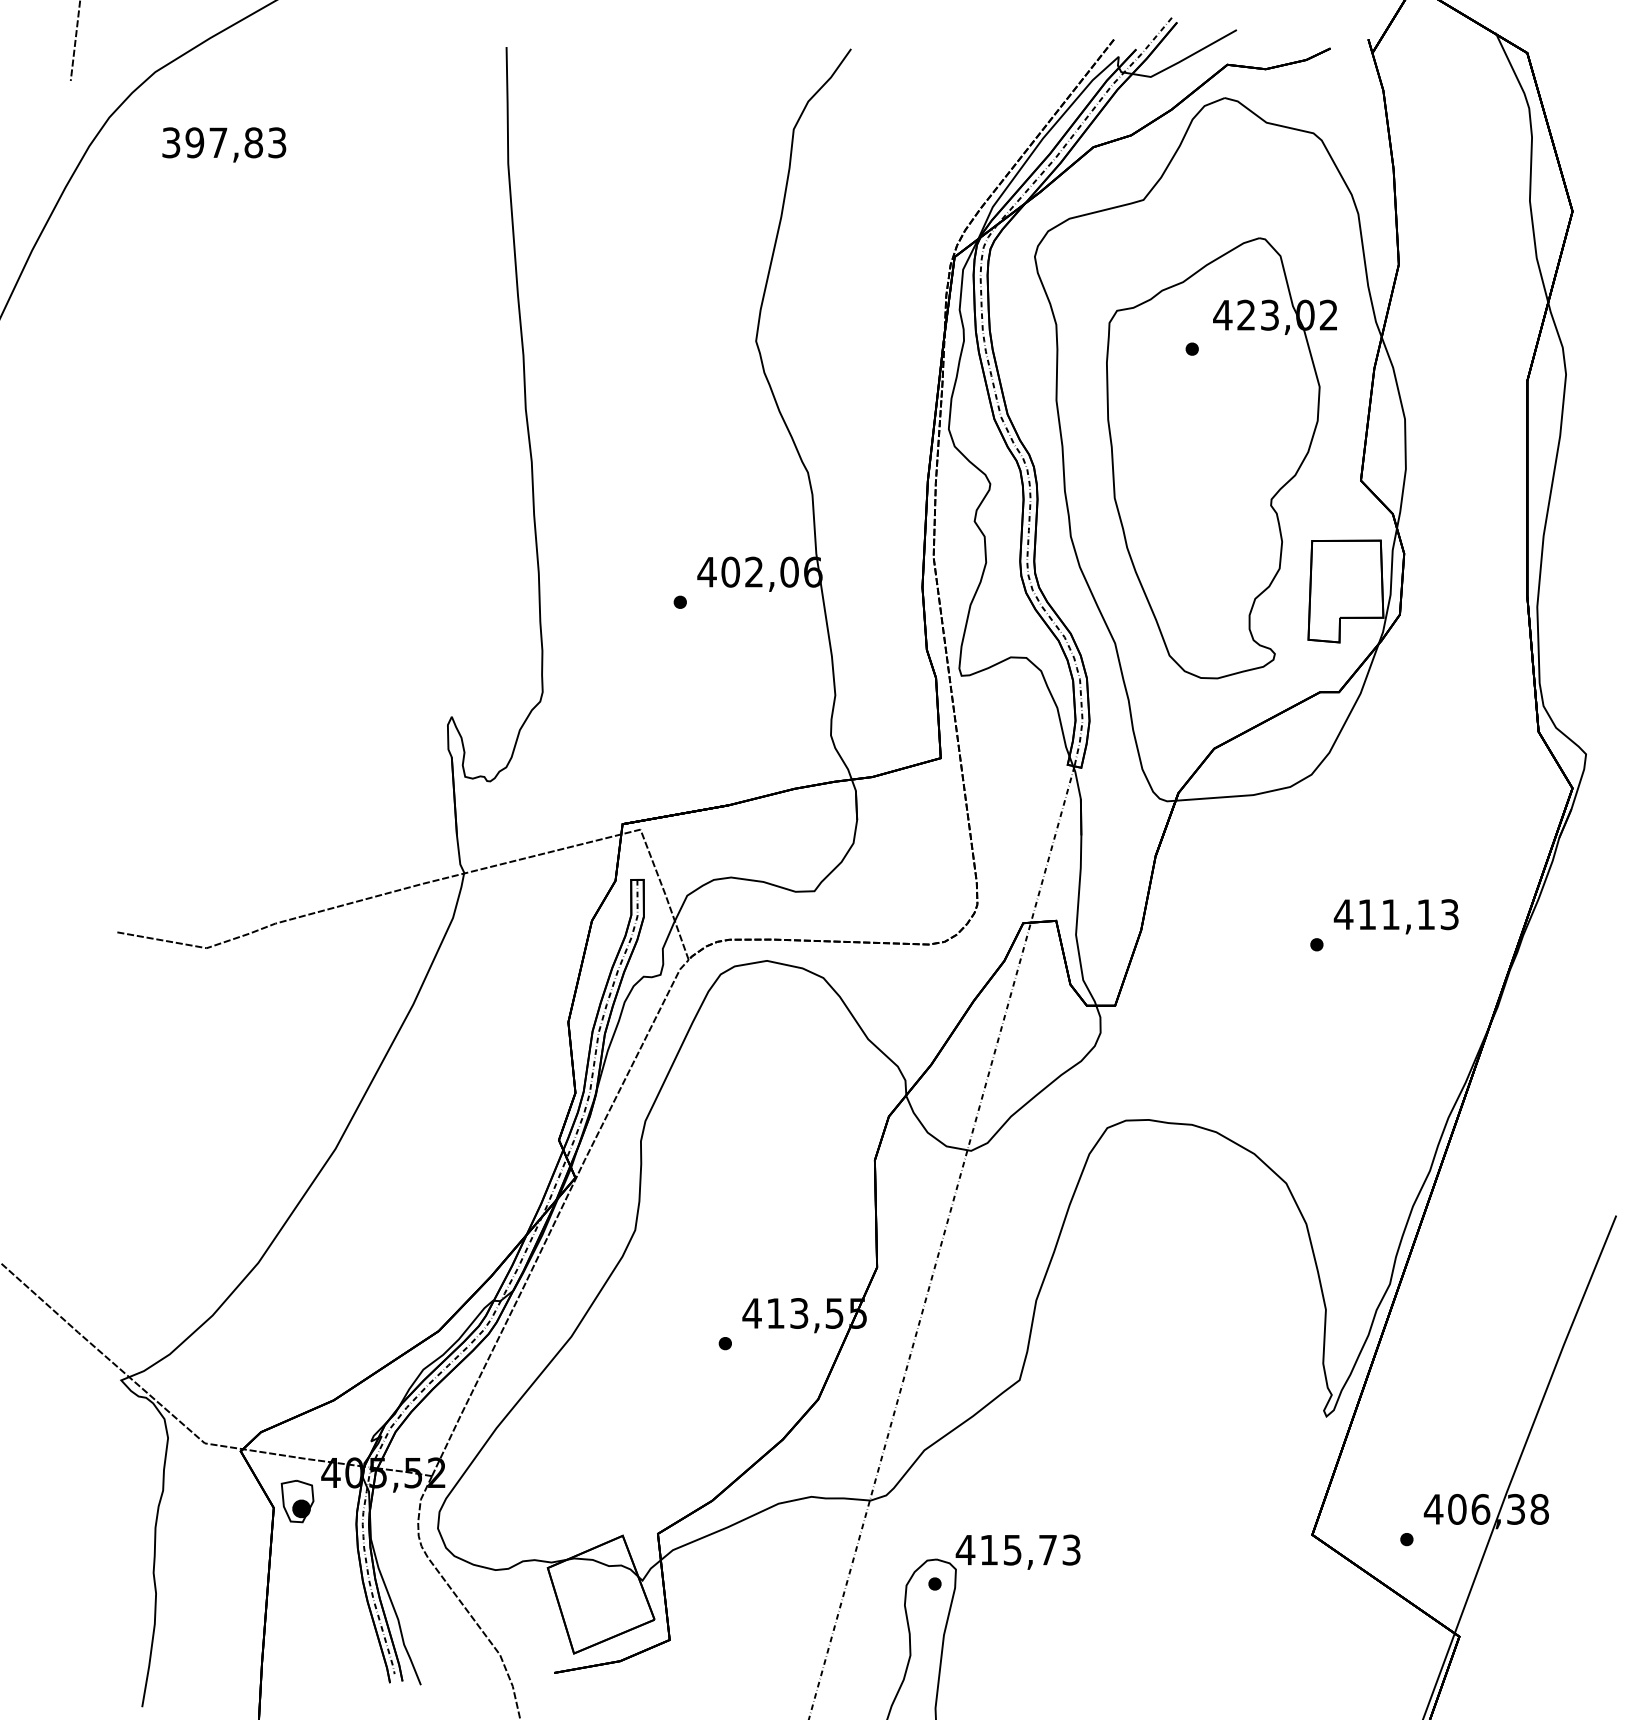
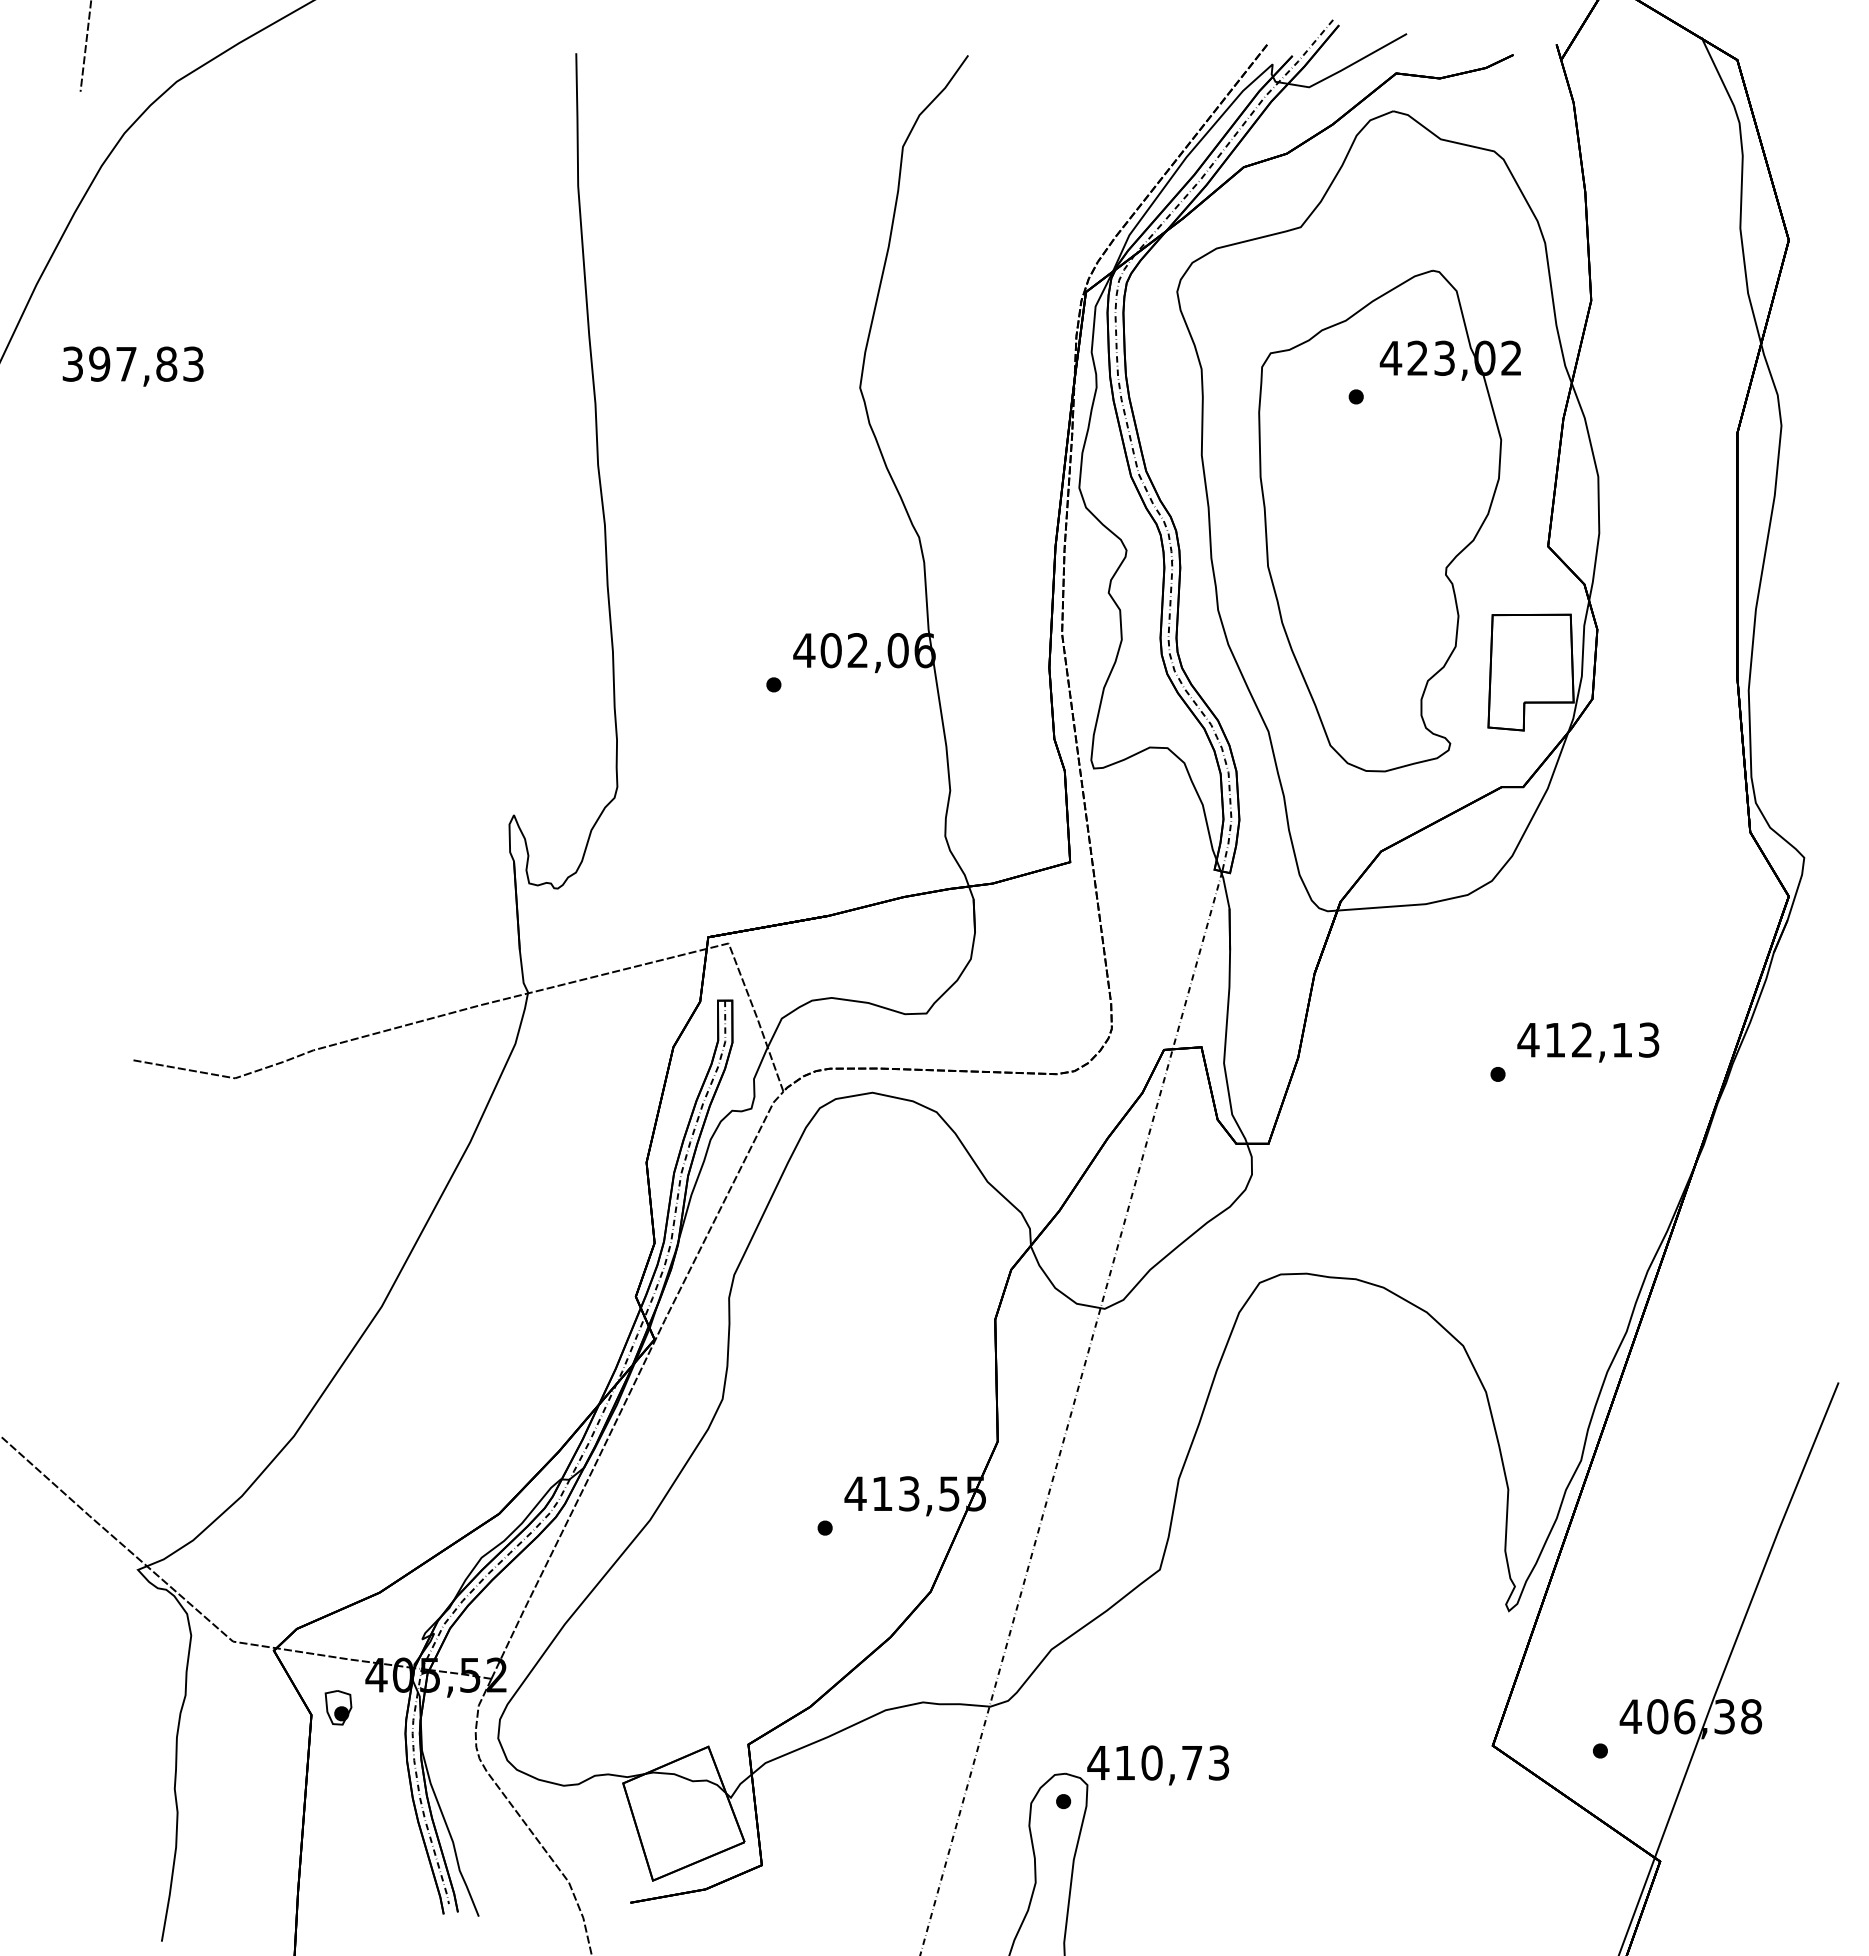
text: (223, 144) -> (132, 366), moved
text: (1390, 914) -> (1581, 1039), 411,13 -> 412,13
part: (297, 1501) -> (338, 1707), size x0.71
text: (1012, 1549) -> (1151, 1762), 415,73 -> 410,73

